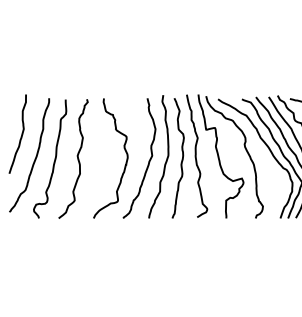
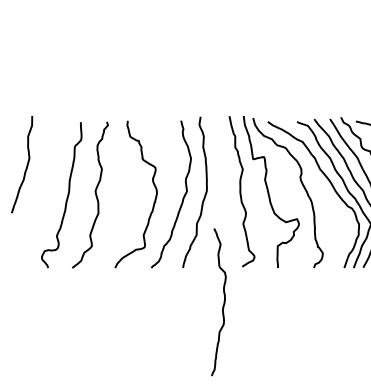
curve: (34, 158) -> (42, 194), removed
curve: (181, 159) -> (222, 303), moved

